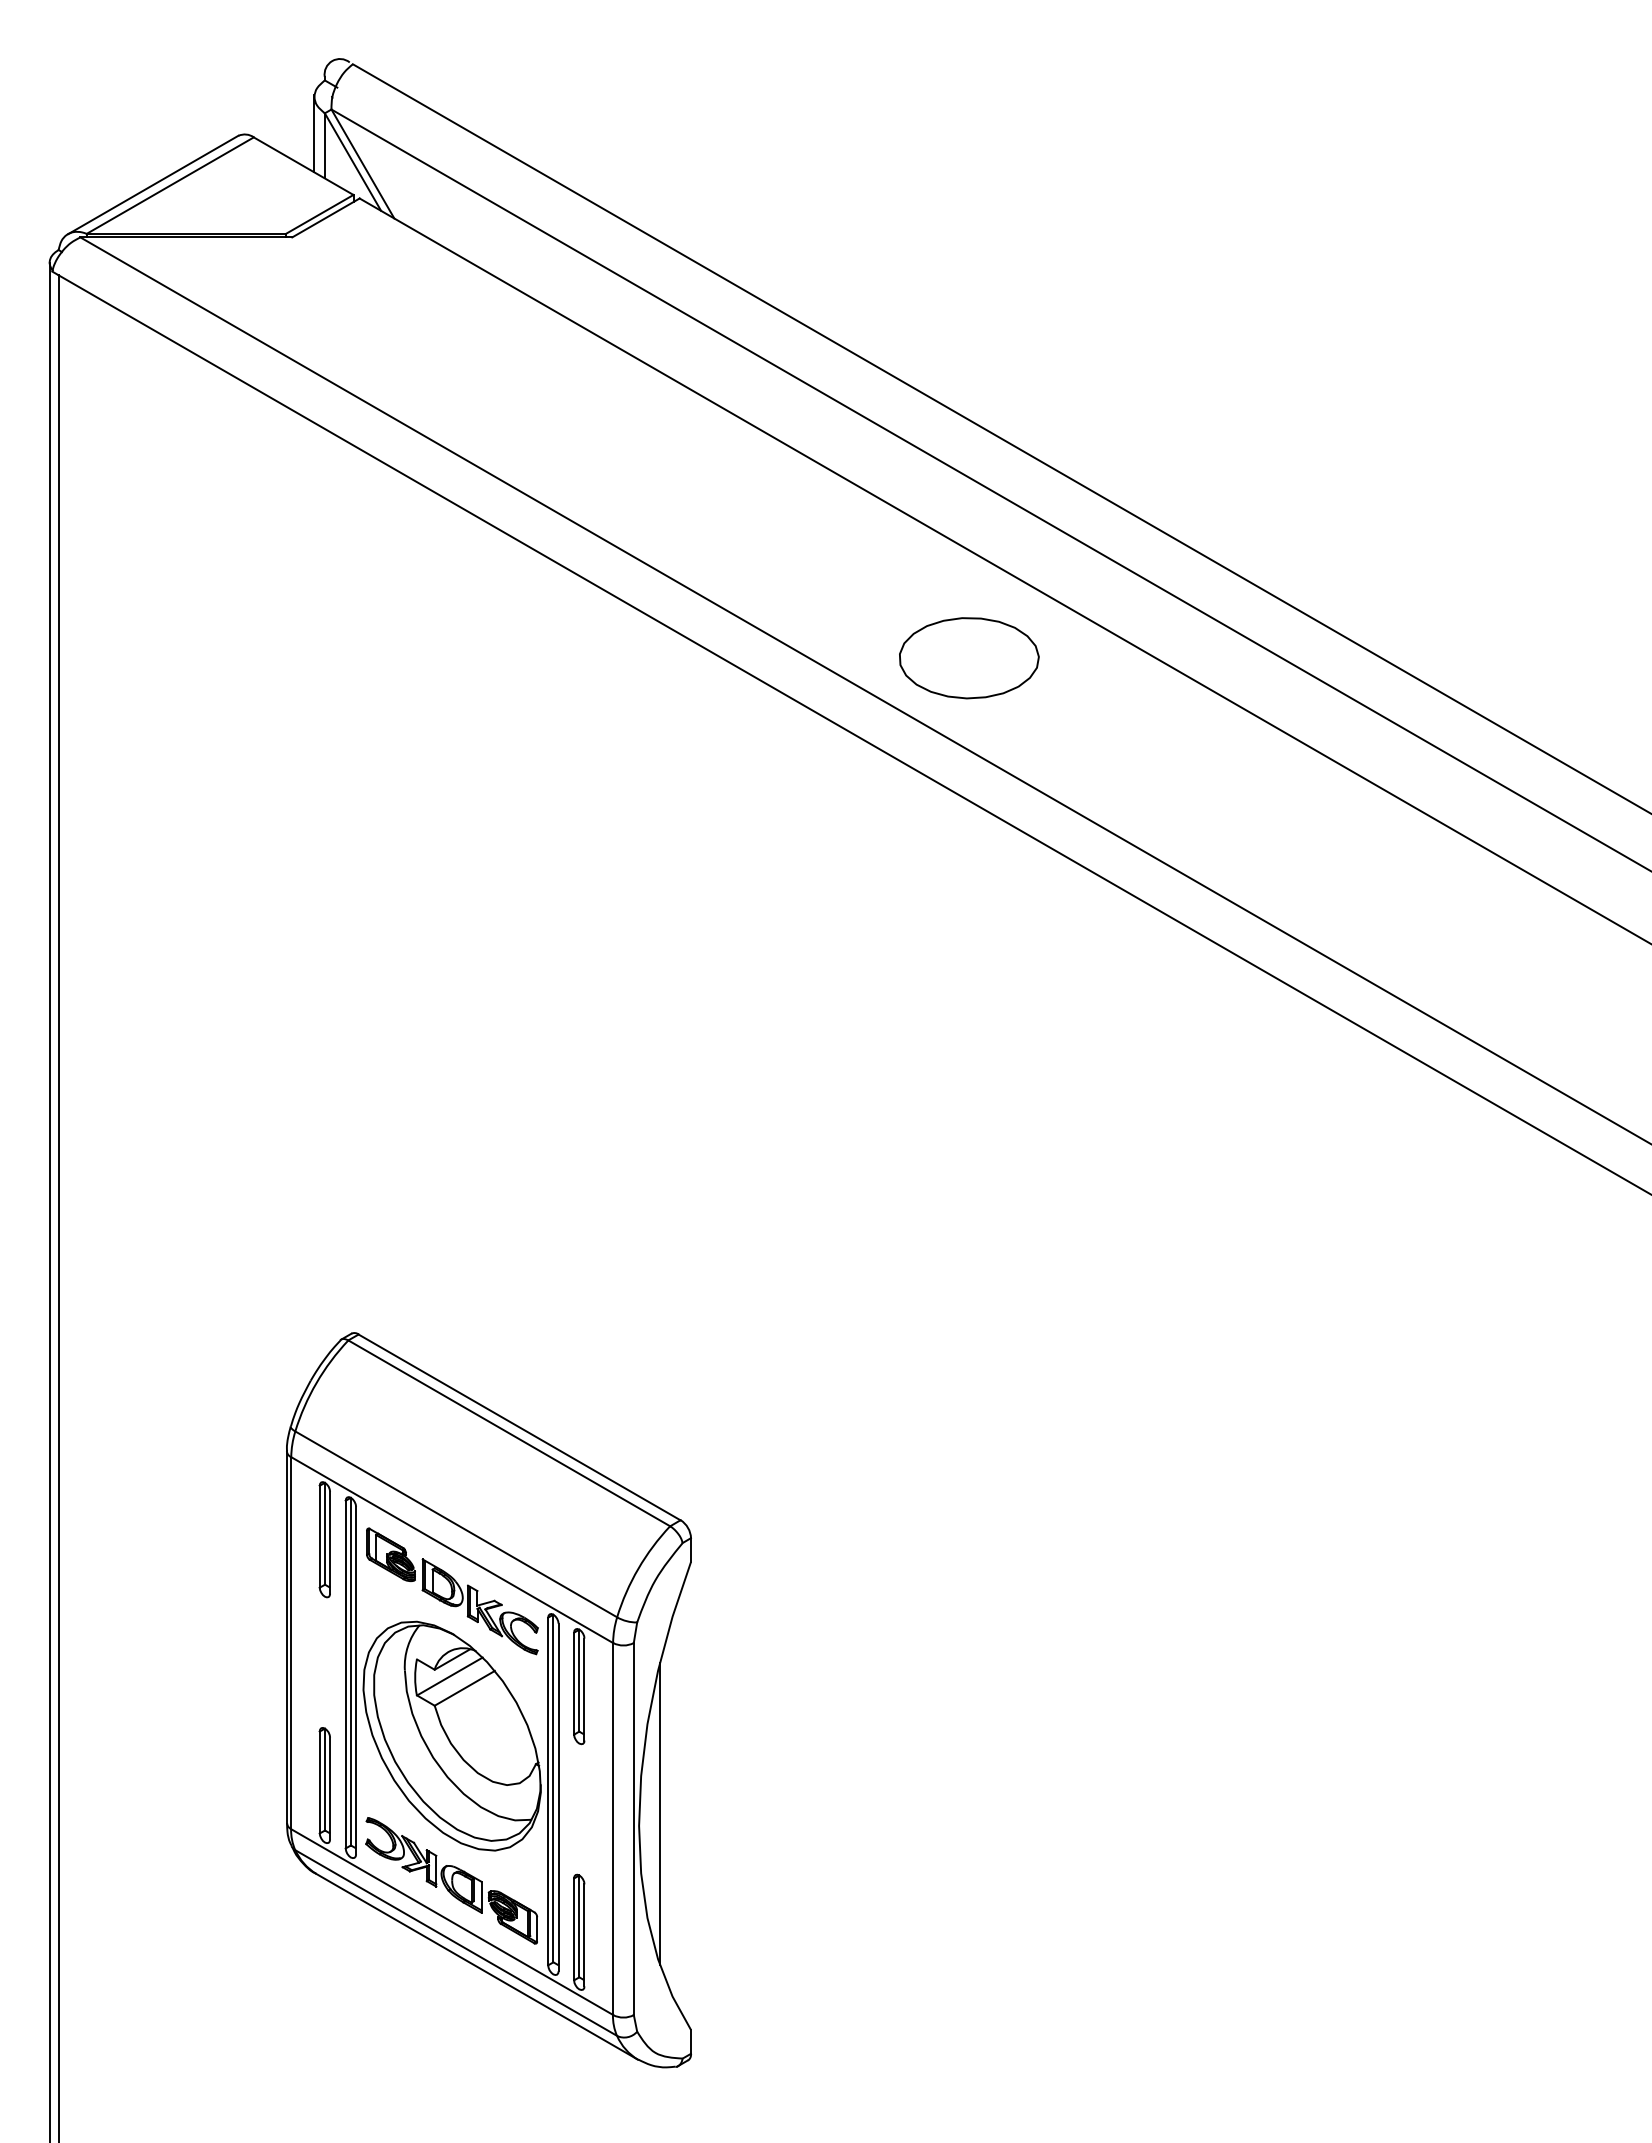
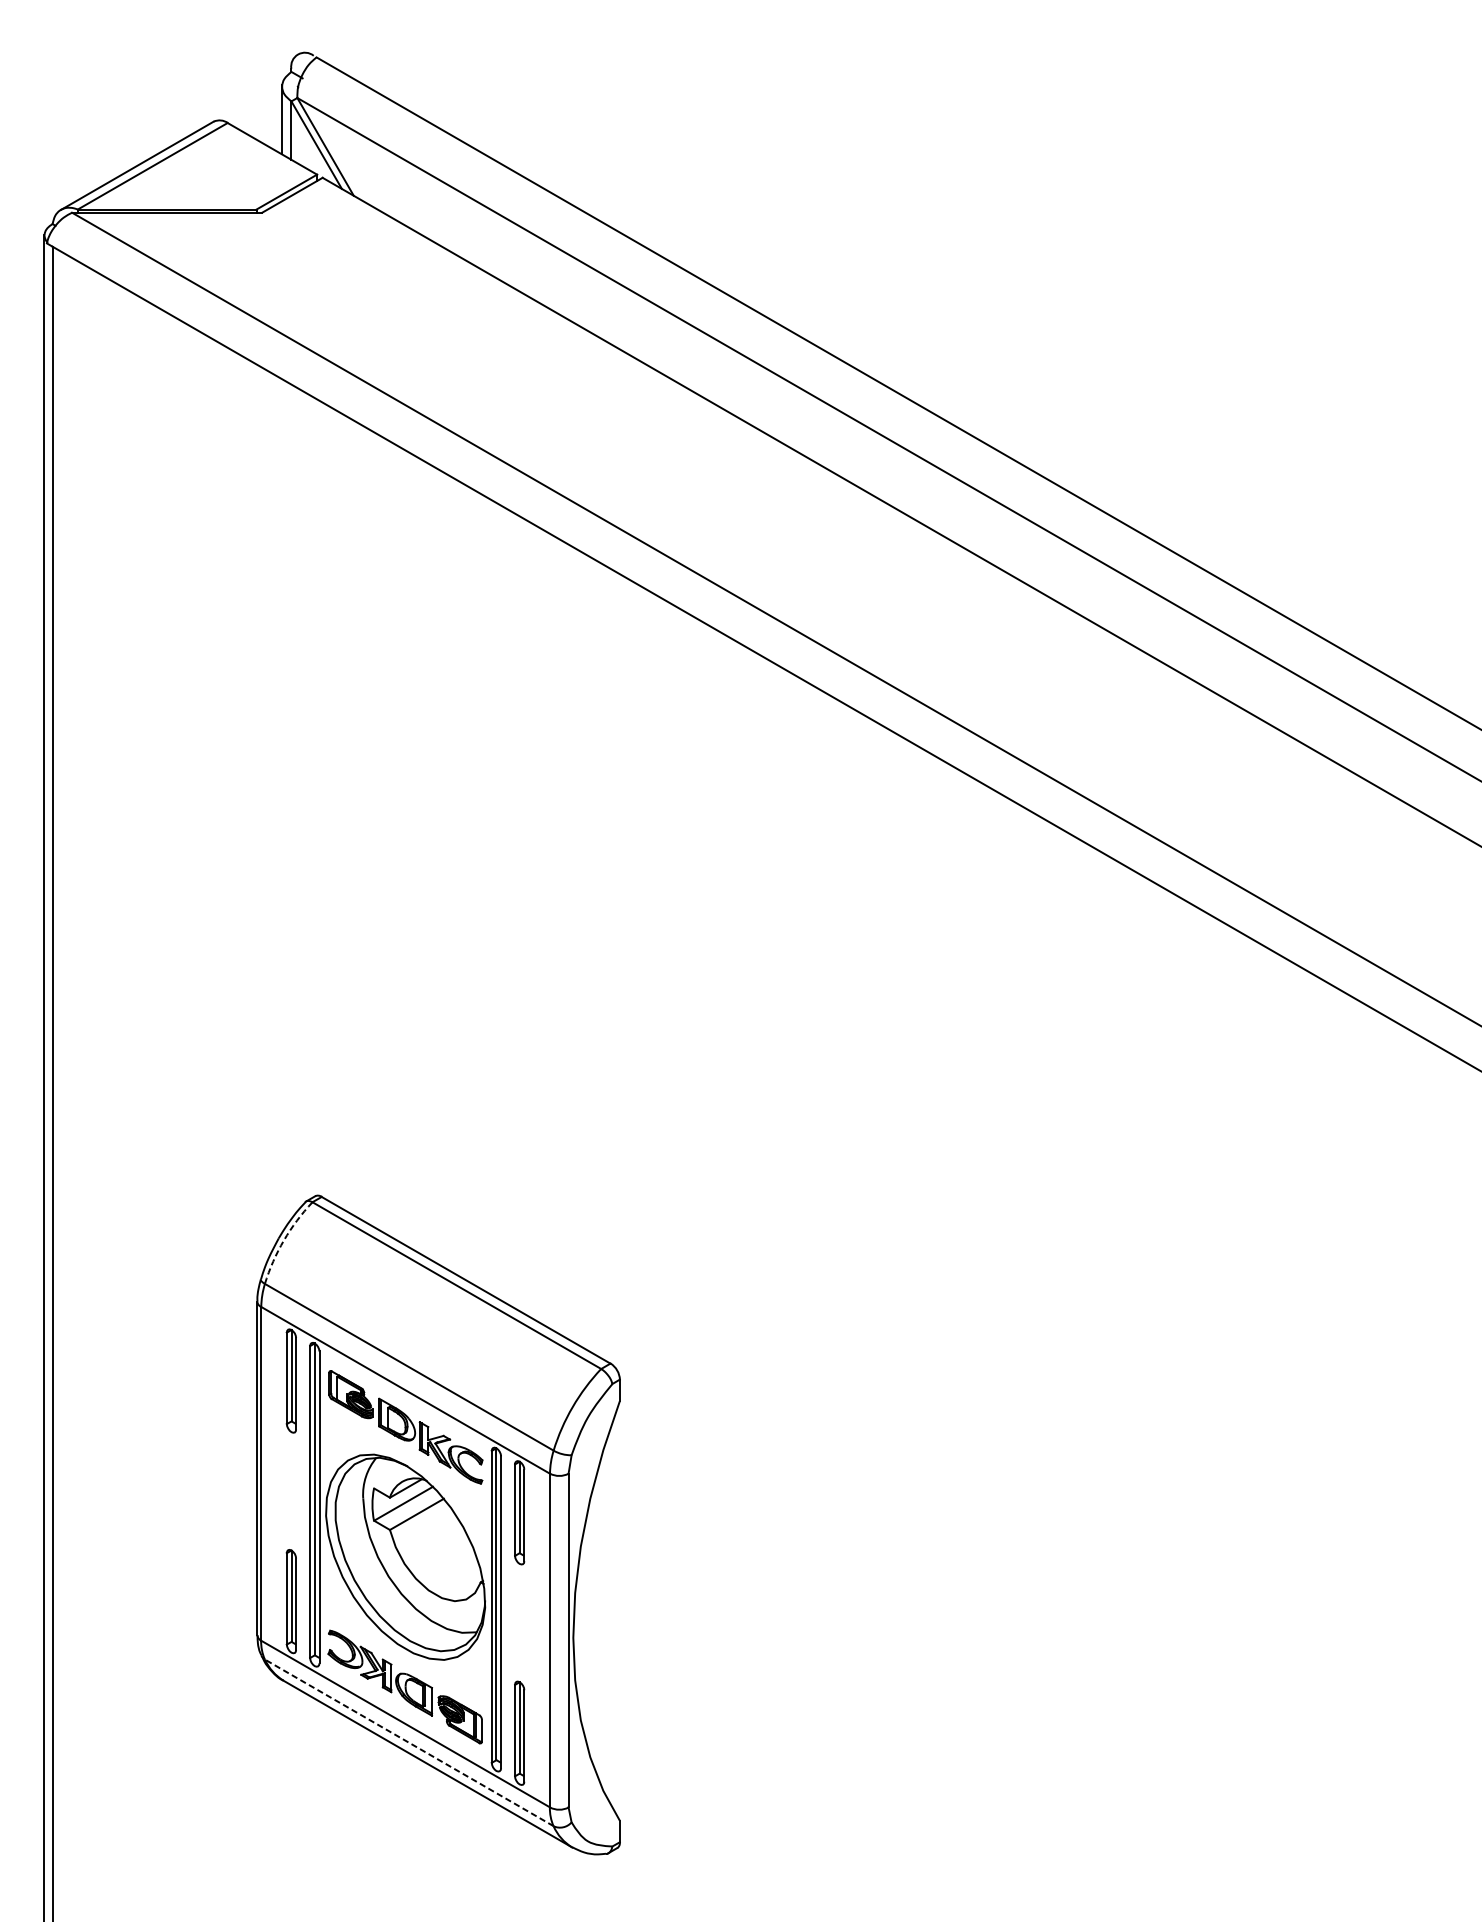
part: (969, 658) -> (869, 590), removed
arc: (316, 1382) -> (283, 1239), solid -> dashed
line: (659, 1813) -> (591, 1626), removed
line: (456, 1943) -> (409, 1743), solid -> dashed

